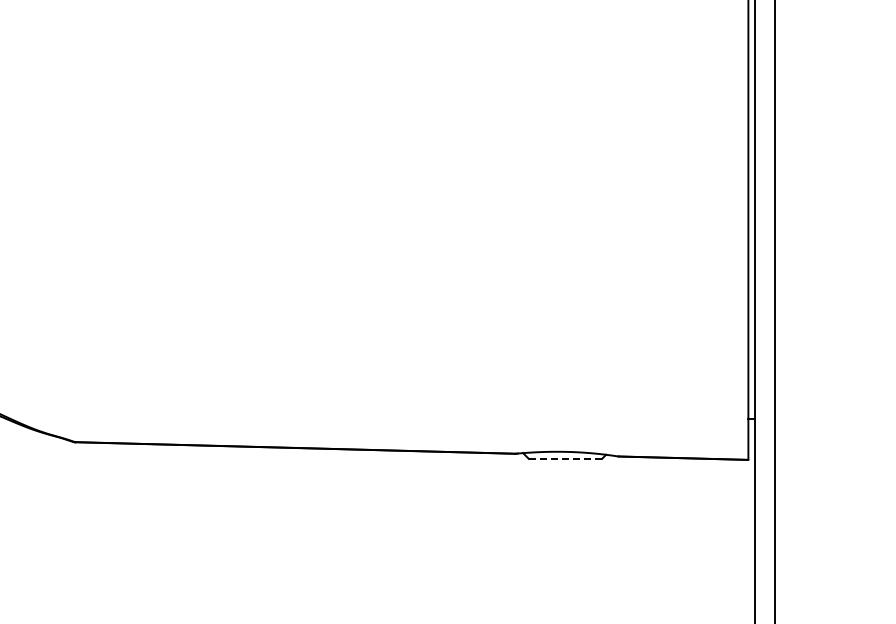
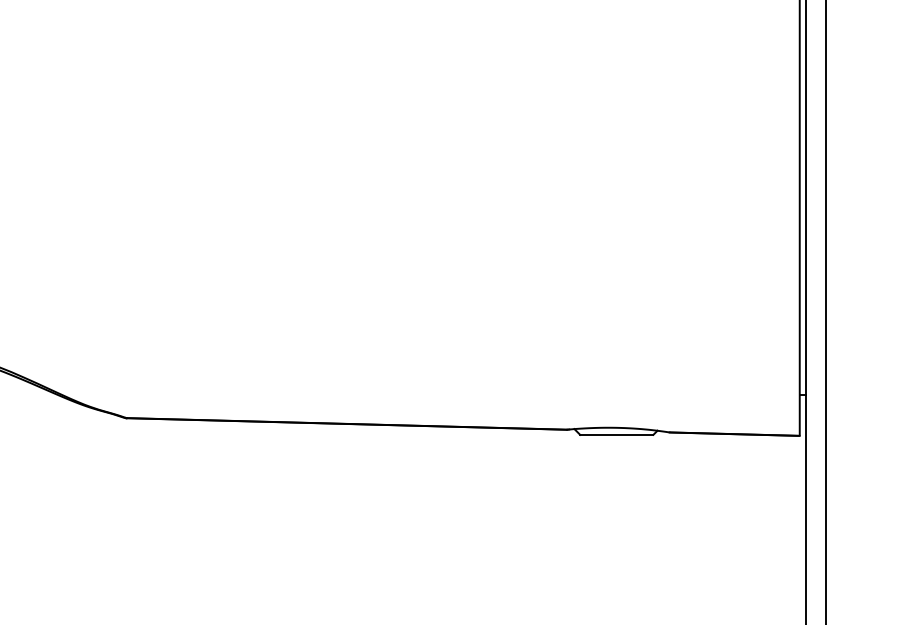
line: (565, 458) -> (616, 434), dashed -> solid

